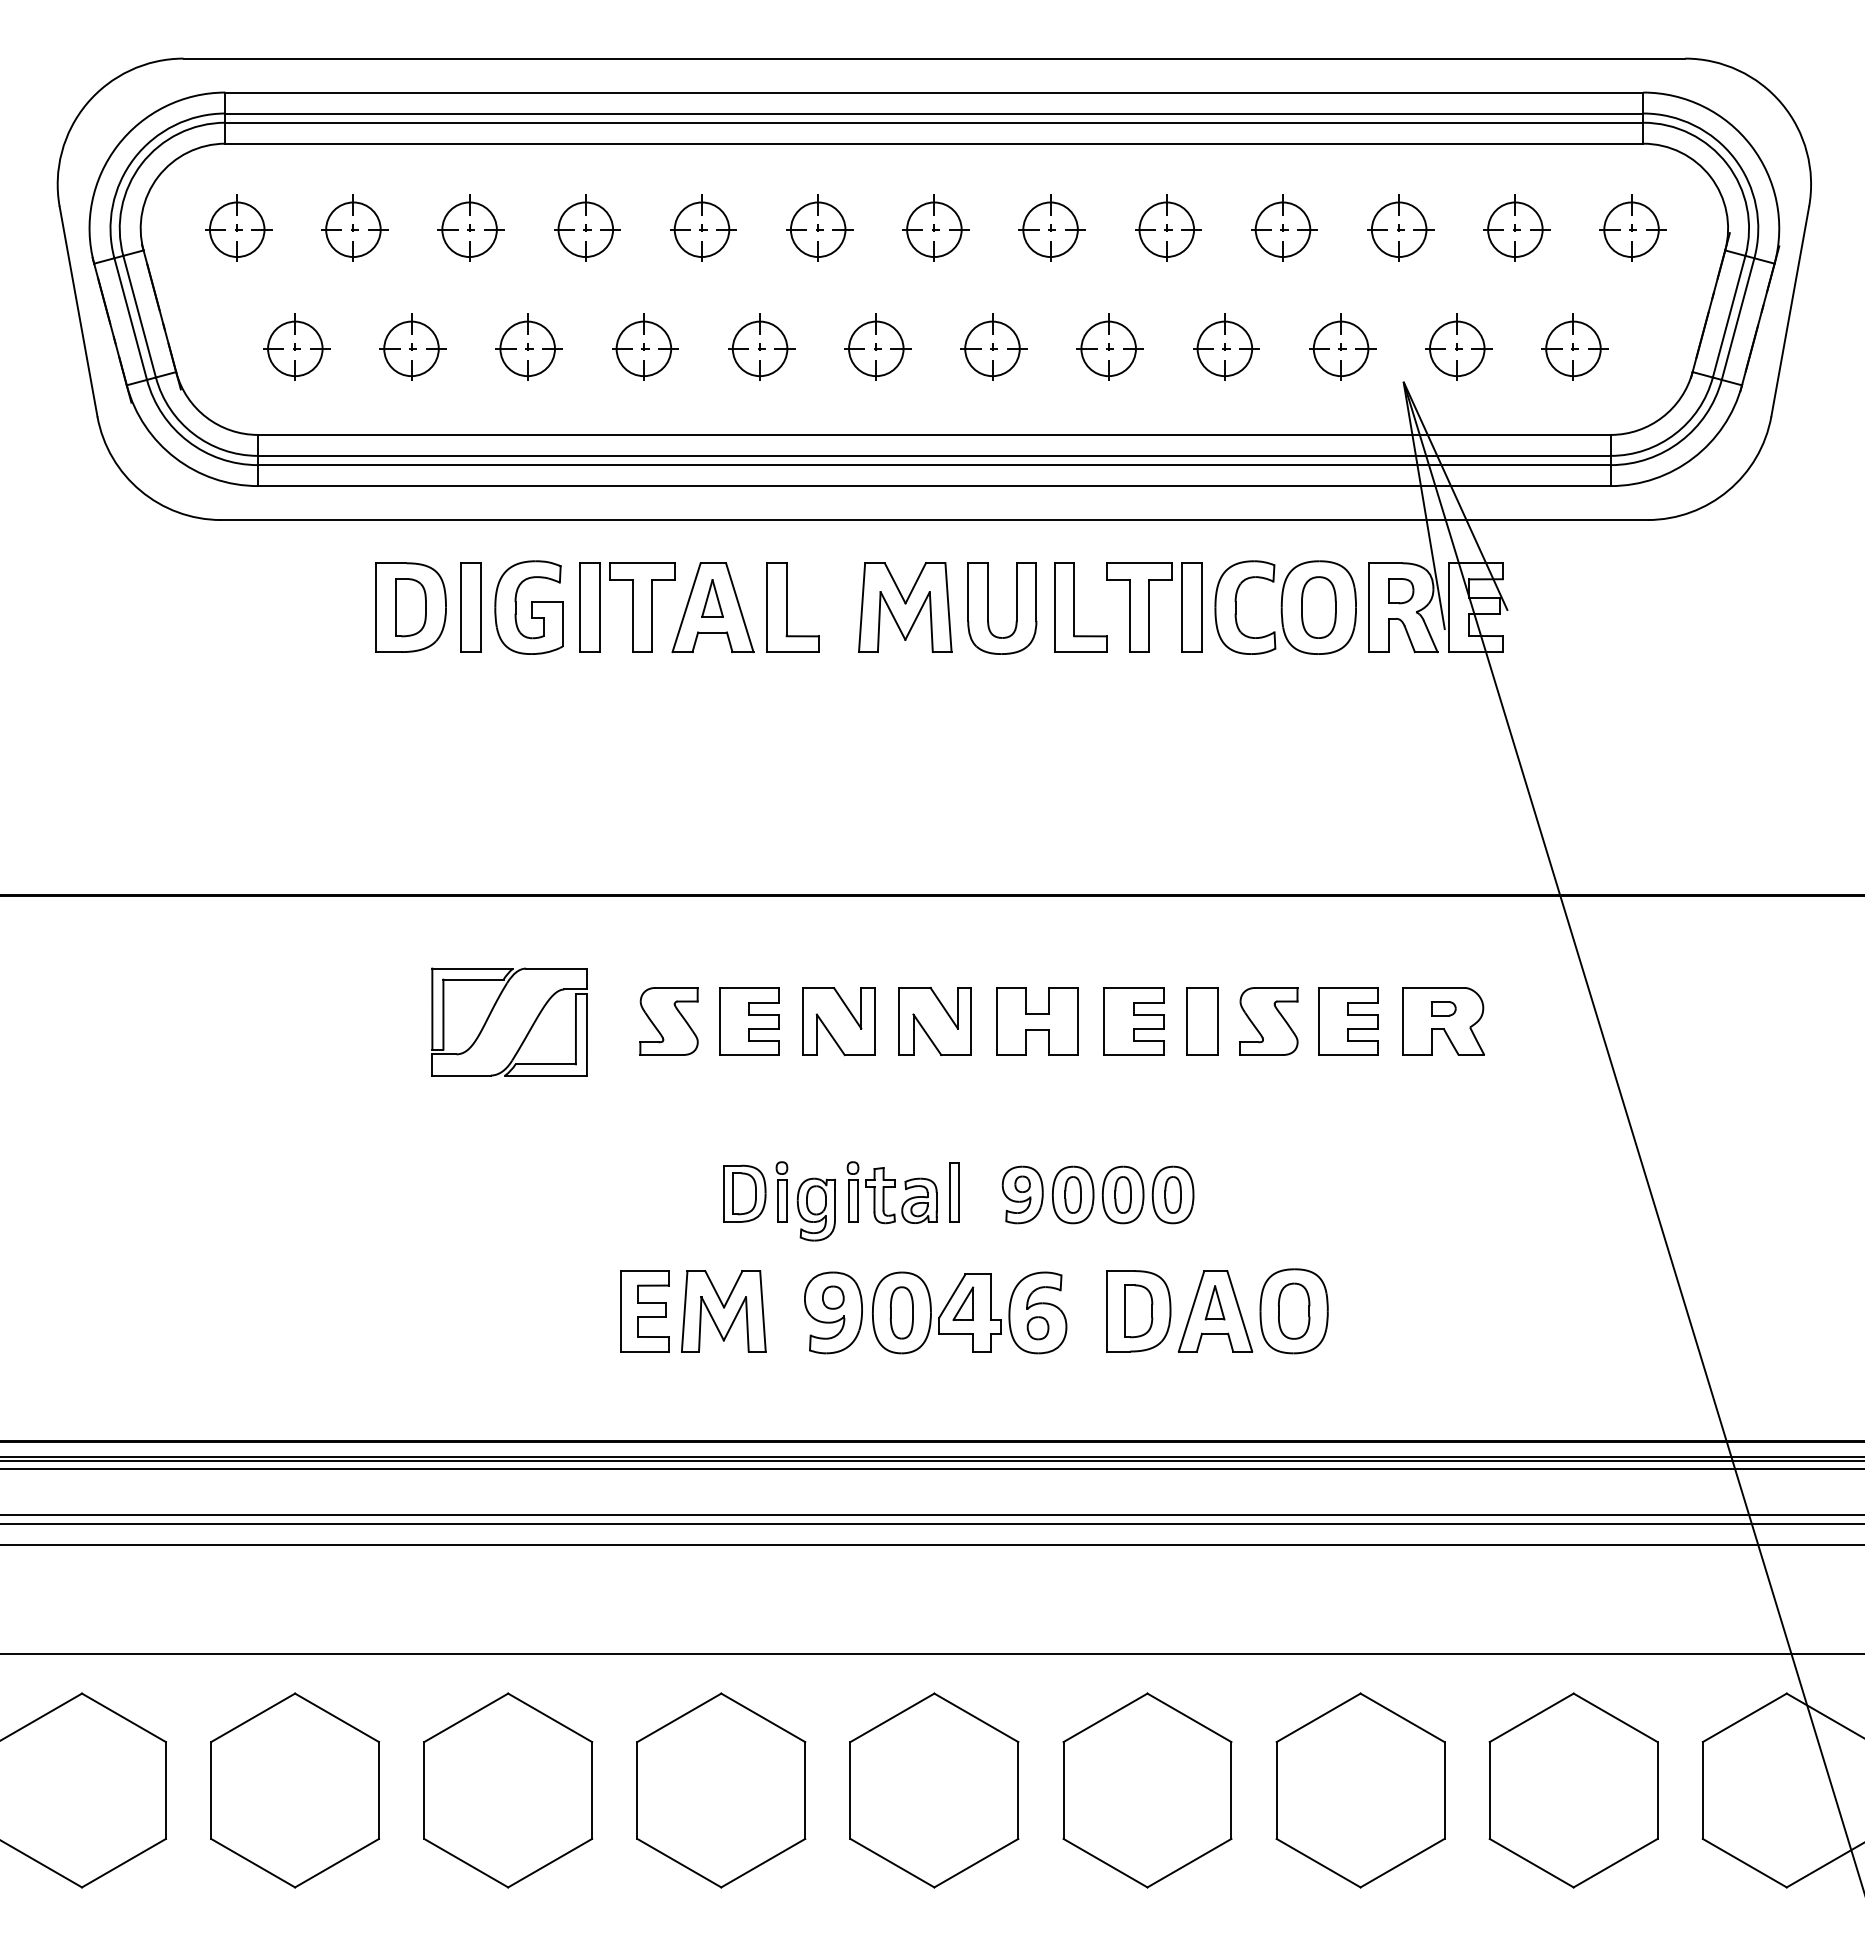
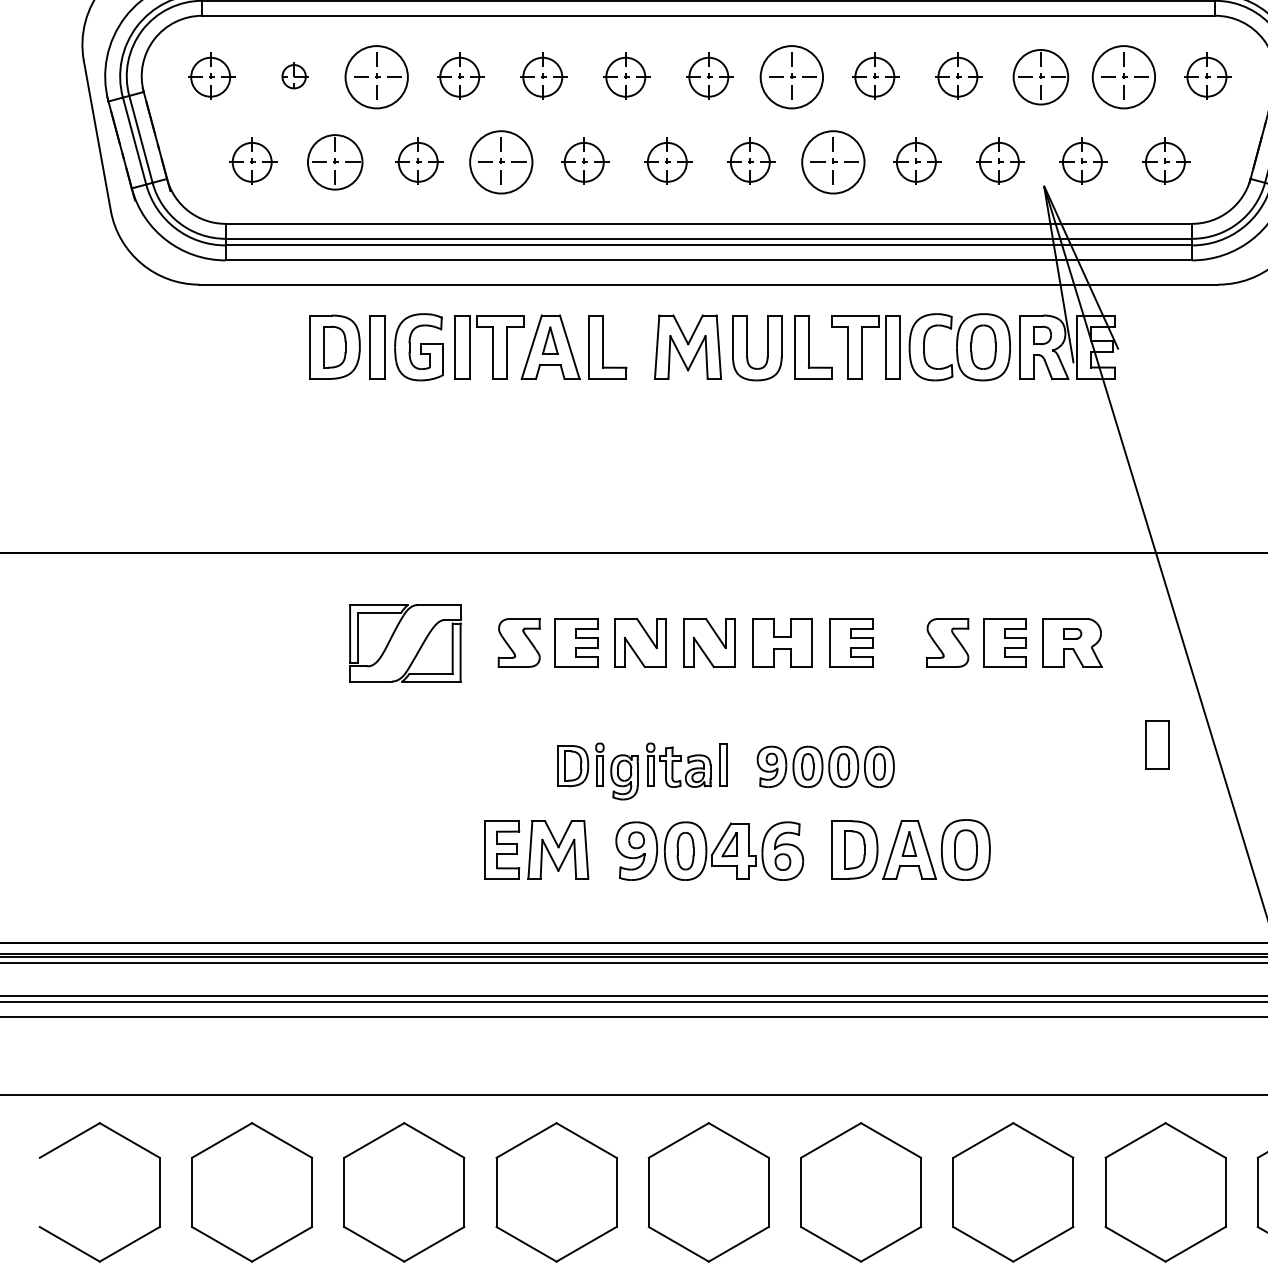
part: (354, 227) -> (294, 75), size x0.6
circle: (469, 229) -> (376, 77), size x1.6
circle: (1050, 229) -> (791, 77), size x1.6
circle: (1398, 229) -> (1040, 77), size x1.4
circle: (1515, 229) -> (1124, 77), size x1.6
circle: (411, 348) -> (335, 162), size x1.4
circle: (643, 348) -> (500, 162), size x1.6
circle: (1108, 348) -> (833, 162), size x1.6
part: (1202, 1021) -> (1157, 745), moved

